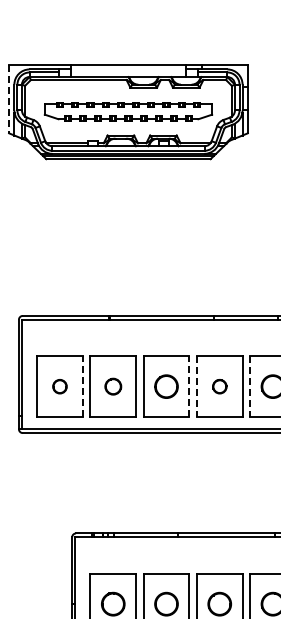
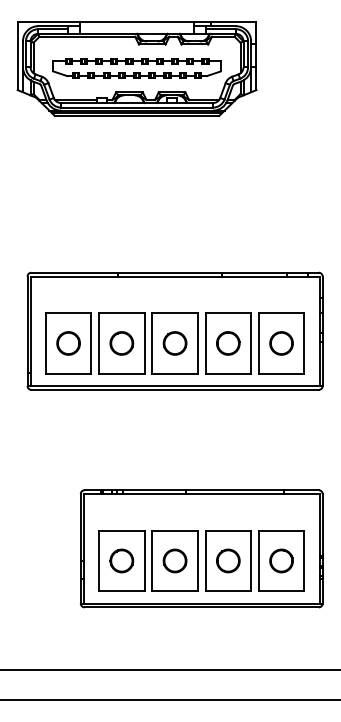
line: (8, 99) -> (17, 56), dashed -> solid
line: (82, 385) -> (91, 342), dashed -> solid
line: (188, 385) -> (197, 342), dashed -> solid
circle: (59, 386) -> (68, 343), size x1.67
part: (112, 386) -> (121, 343), size x1.43
line: (196, 386) -> (205, 343), dashed -> solid
circle: (219, 386) -> (228, 343), size x1.67
line: (249, 386) -> (258, 343), dashed -> solid

